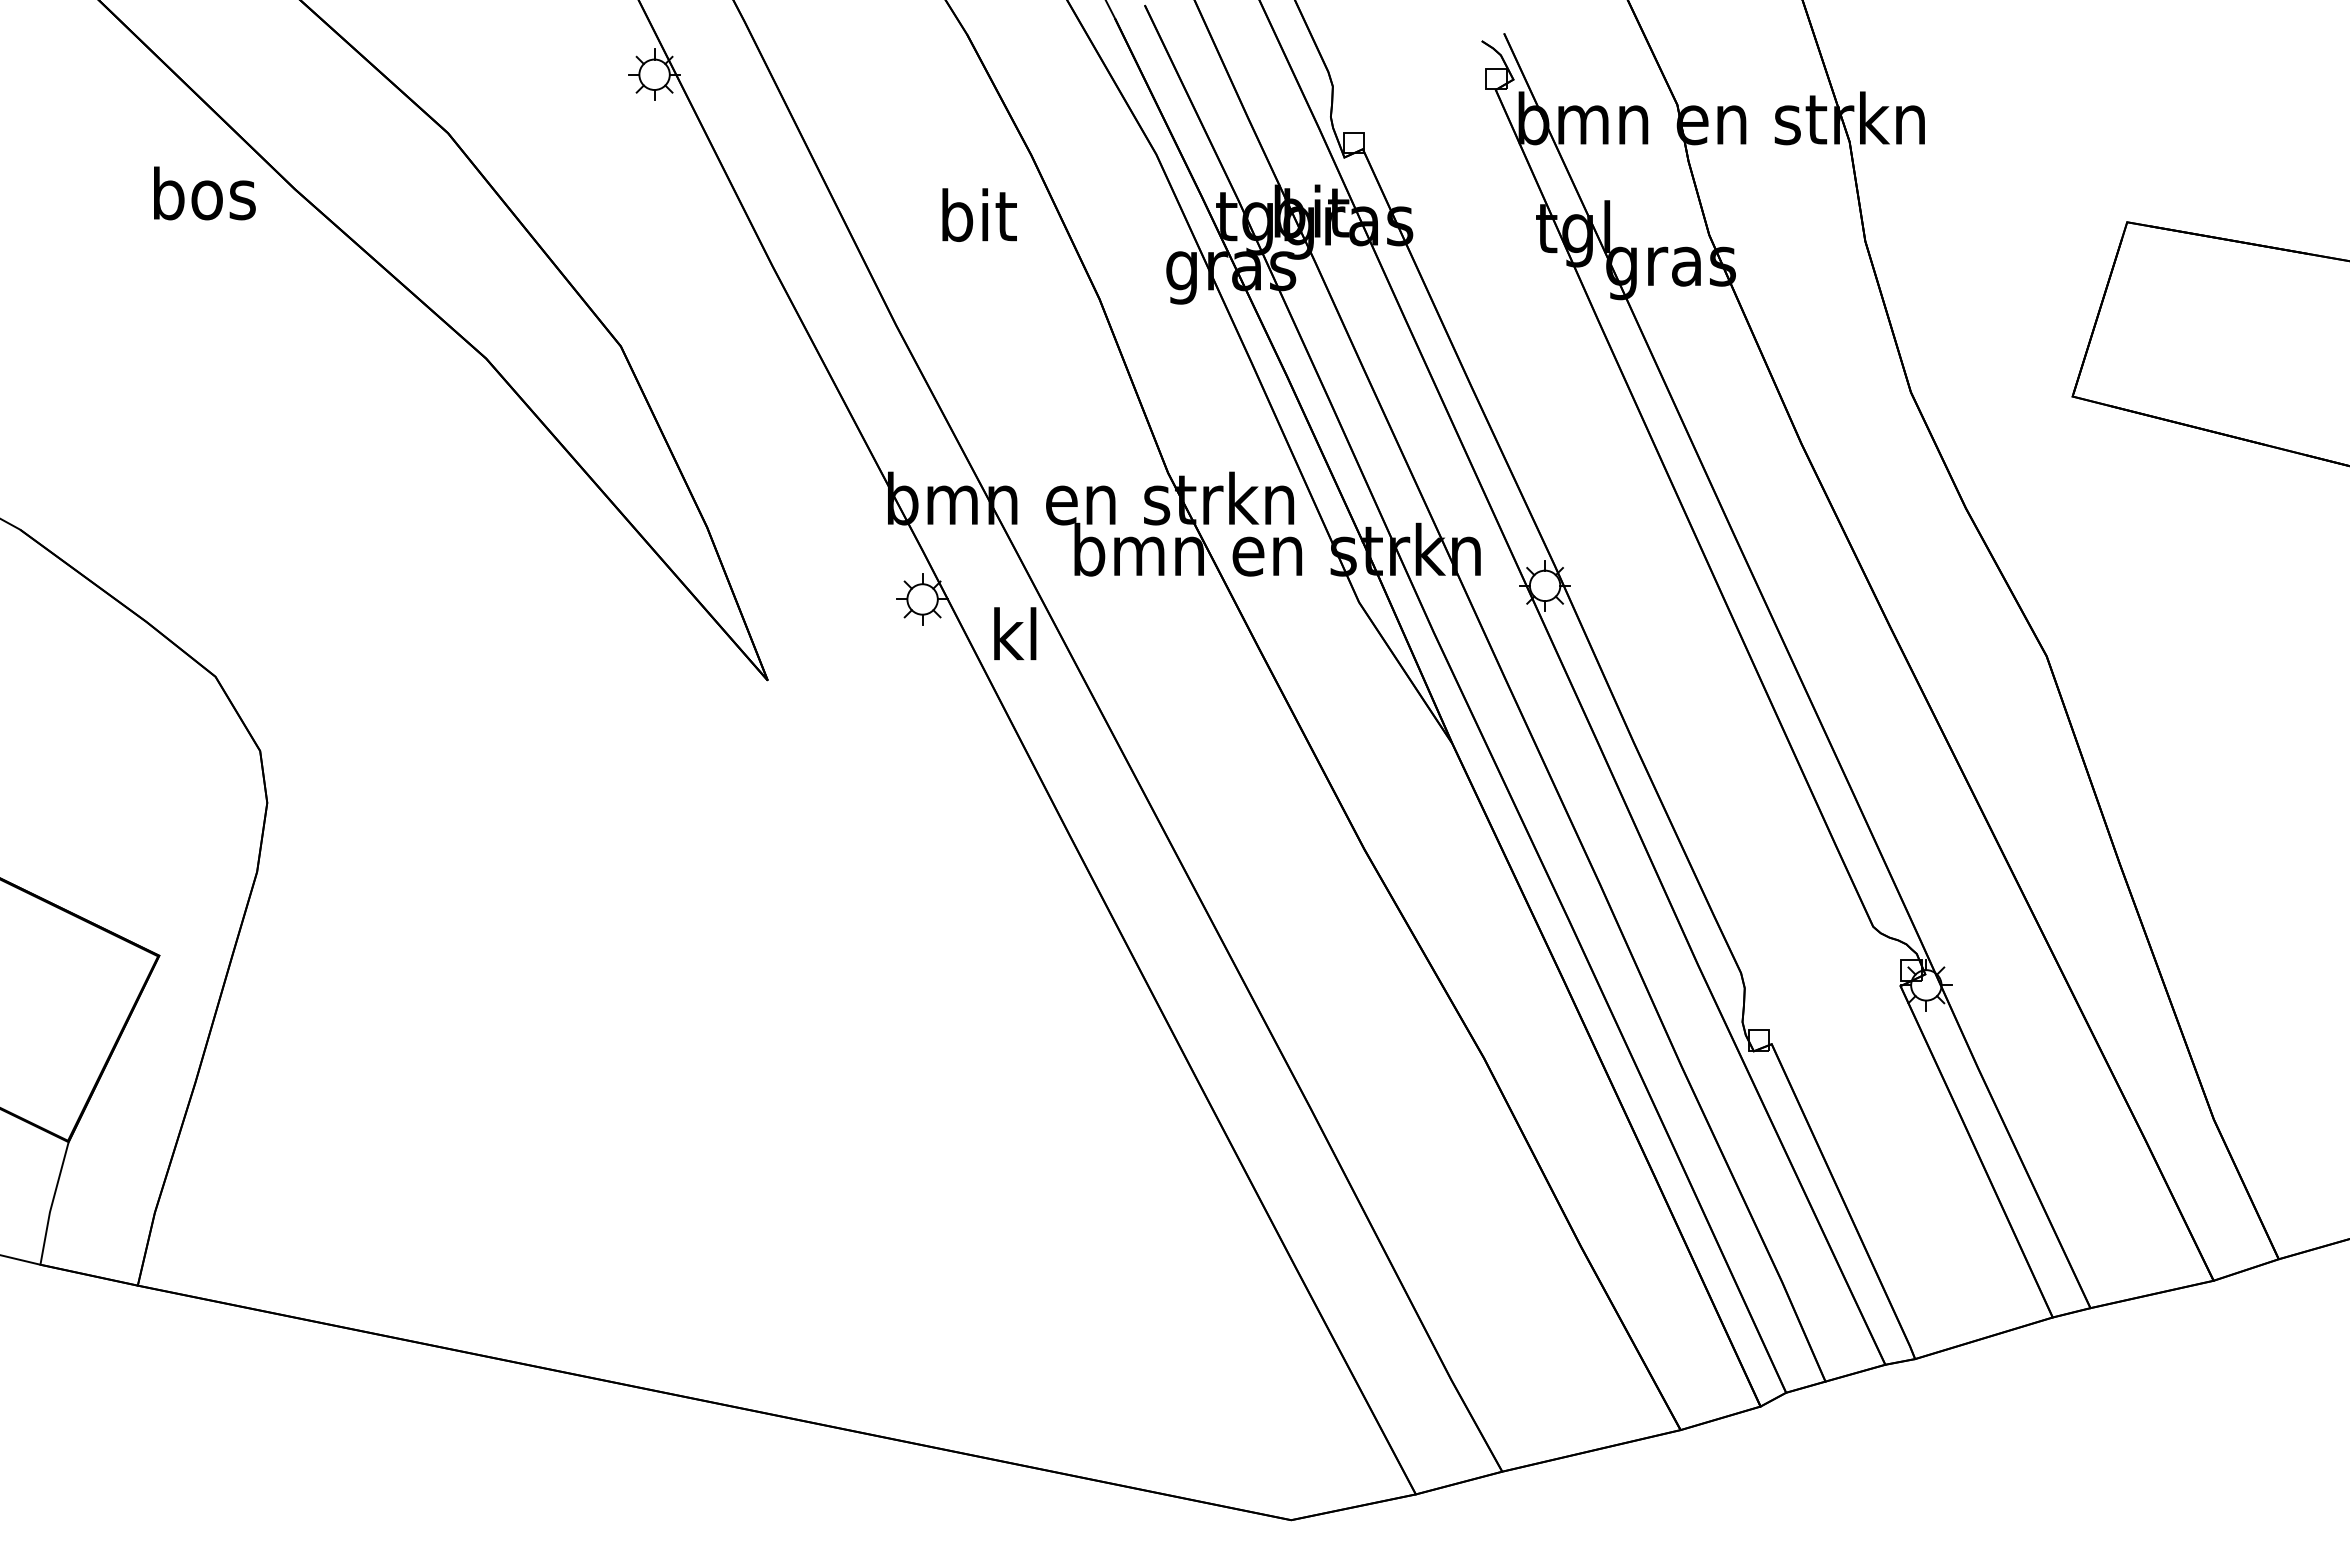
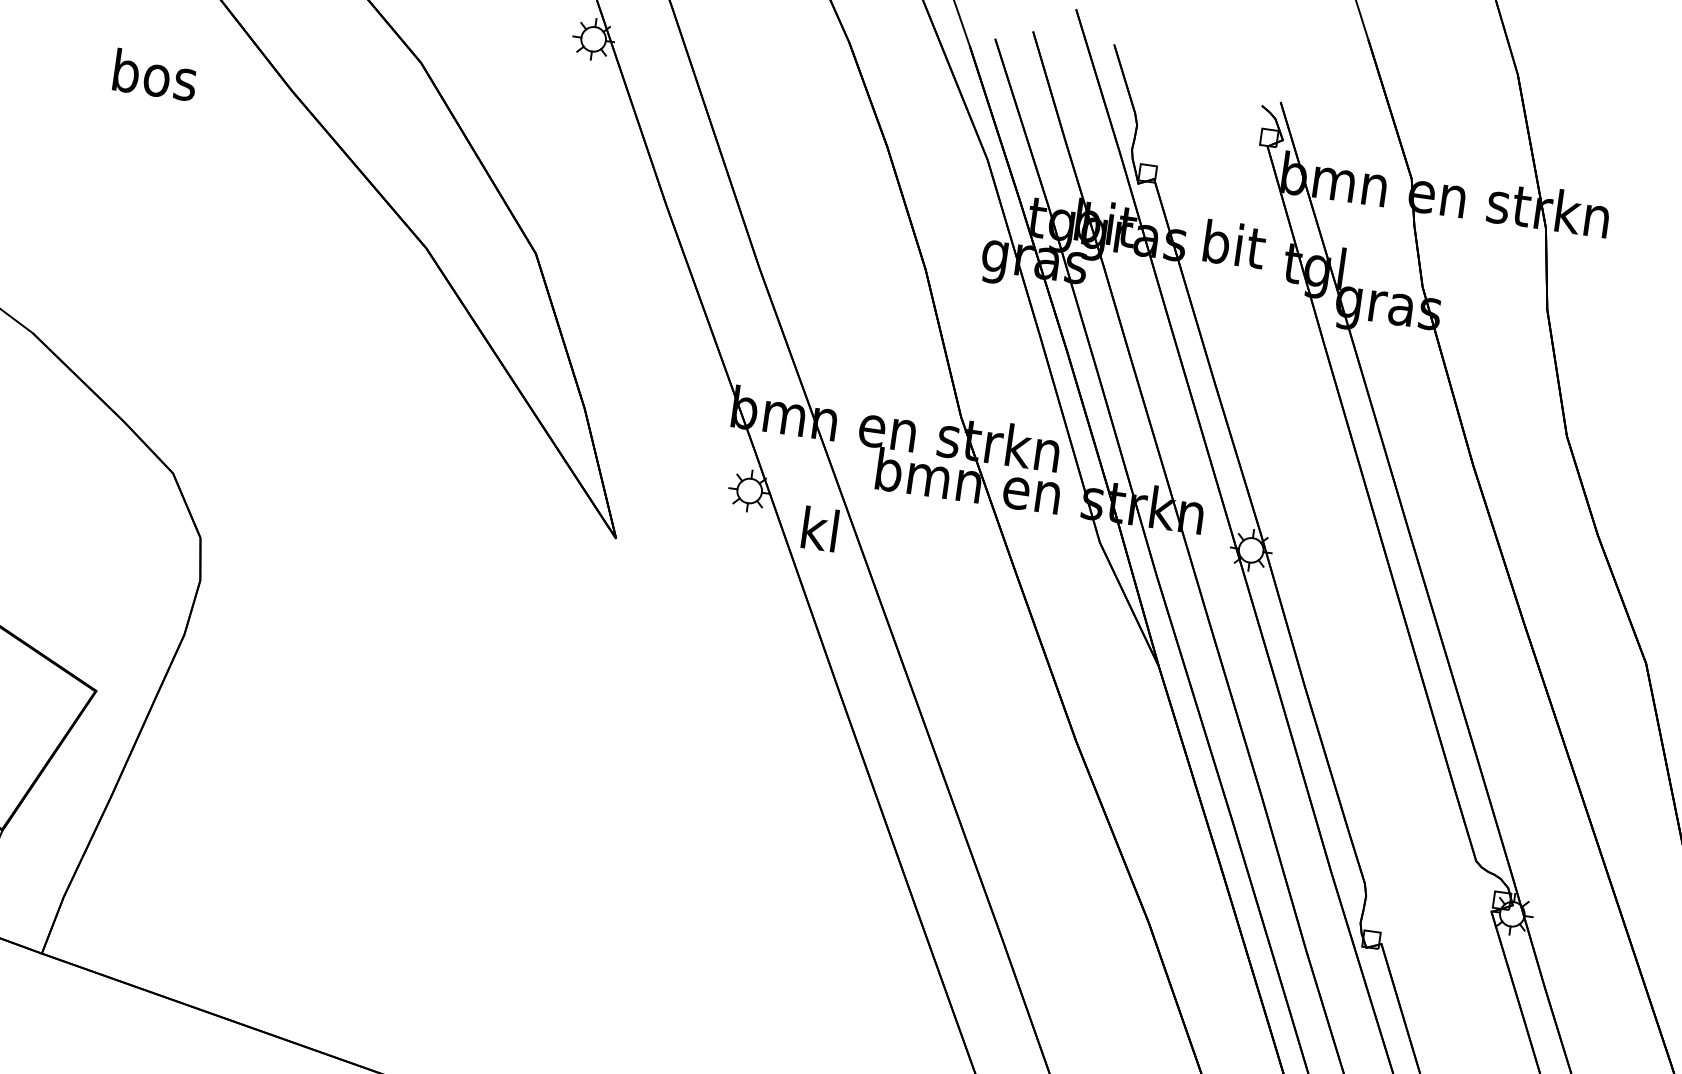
text: (204, 193) -> (155, 74), moved
text: (979, 214) -> (1234, 243), moved

